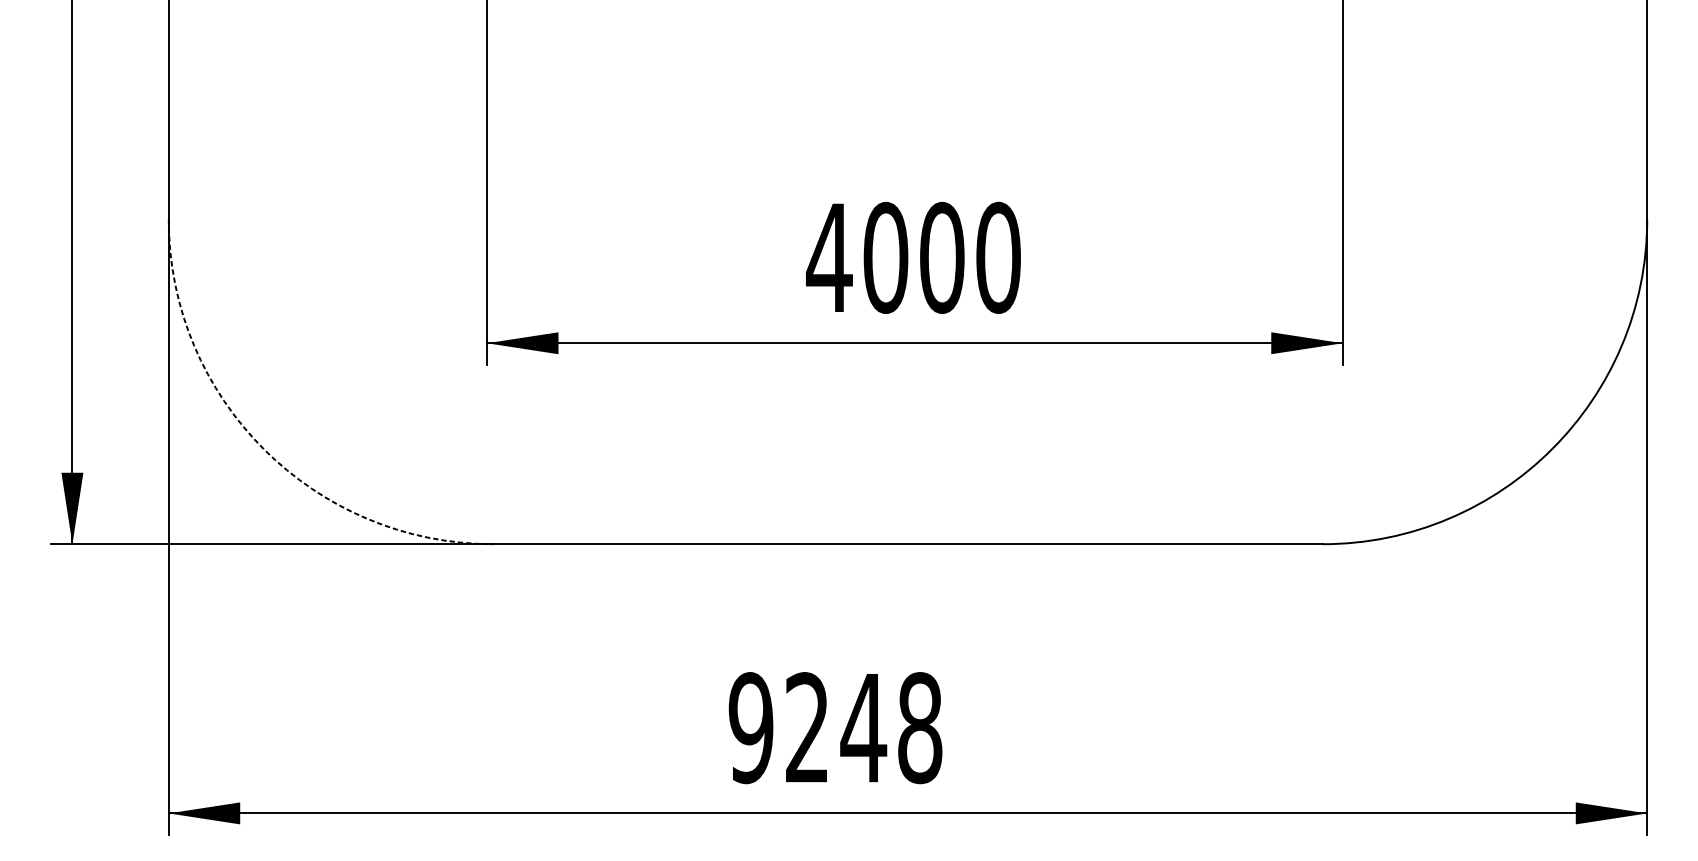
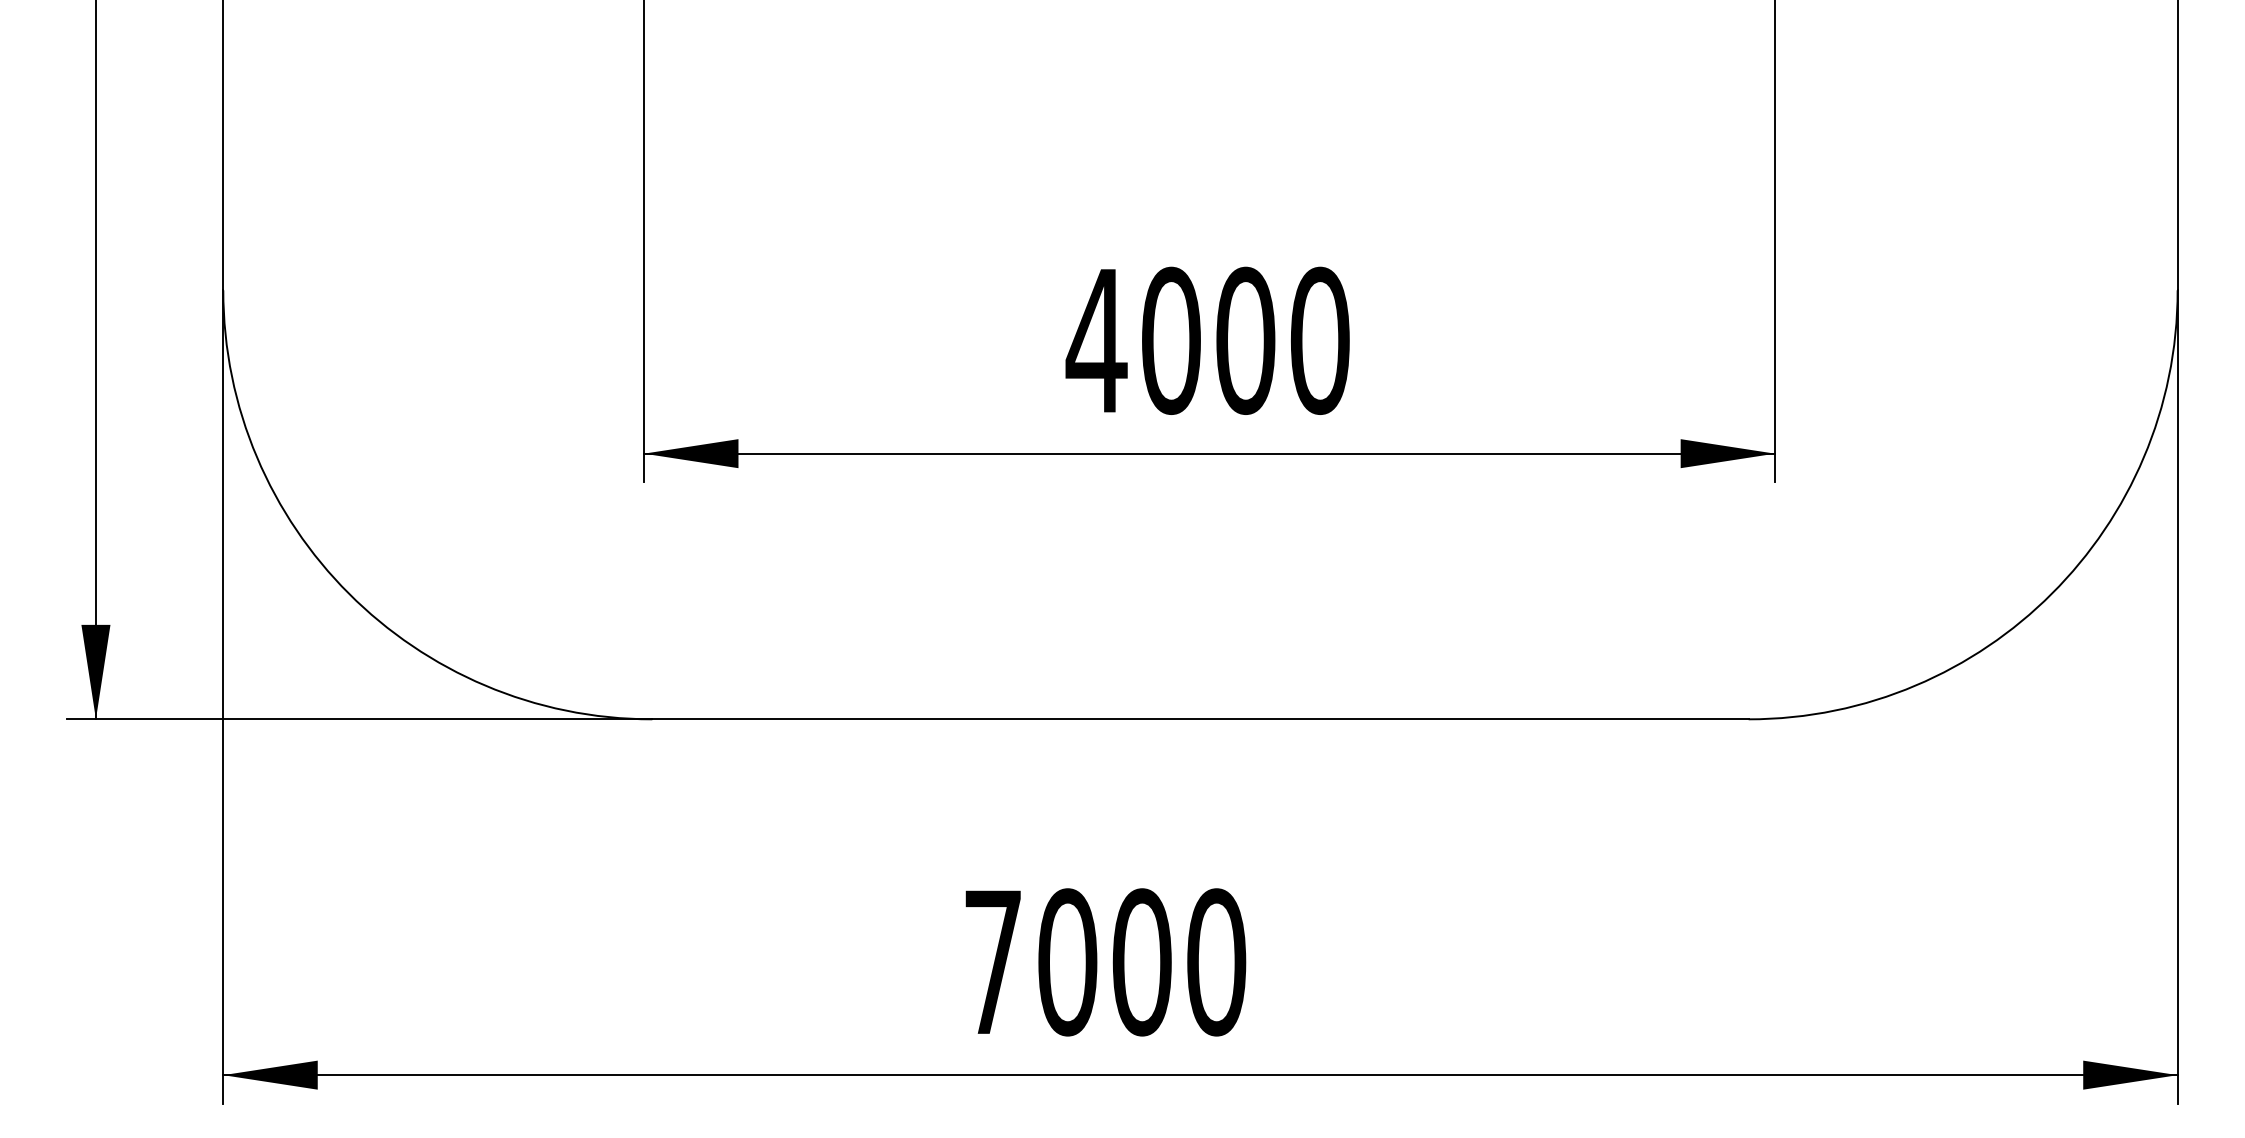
arc: (263, 449) -> (348, 593), dashed -> solid
text: (835, 728) -> (1104, 962), 9248 -> 7000

